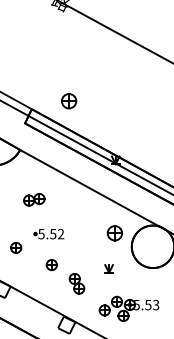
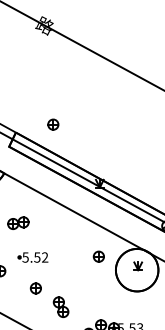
part: (69, 101) -> (53, 124), size x0.71
part: (114, 233) -> (98, 256), size x0.71
part: (108, 268) -> (137, 265), moved

